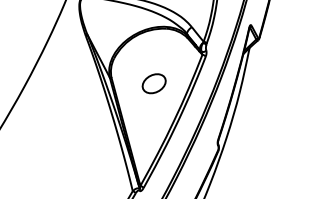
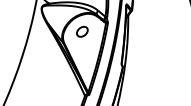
part: (154, 83) -> (82, 31), moved

